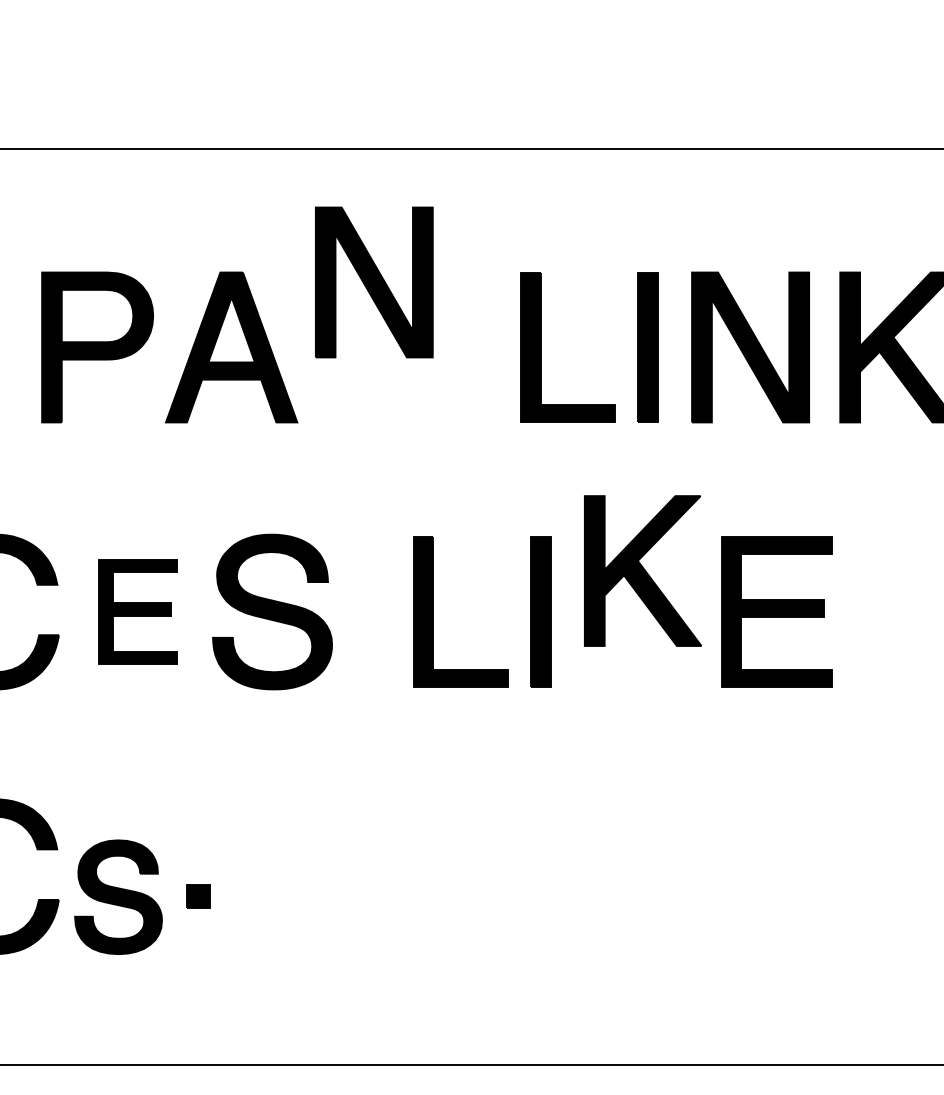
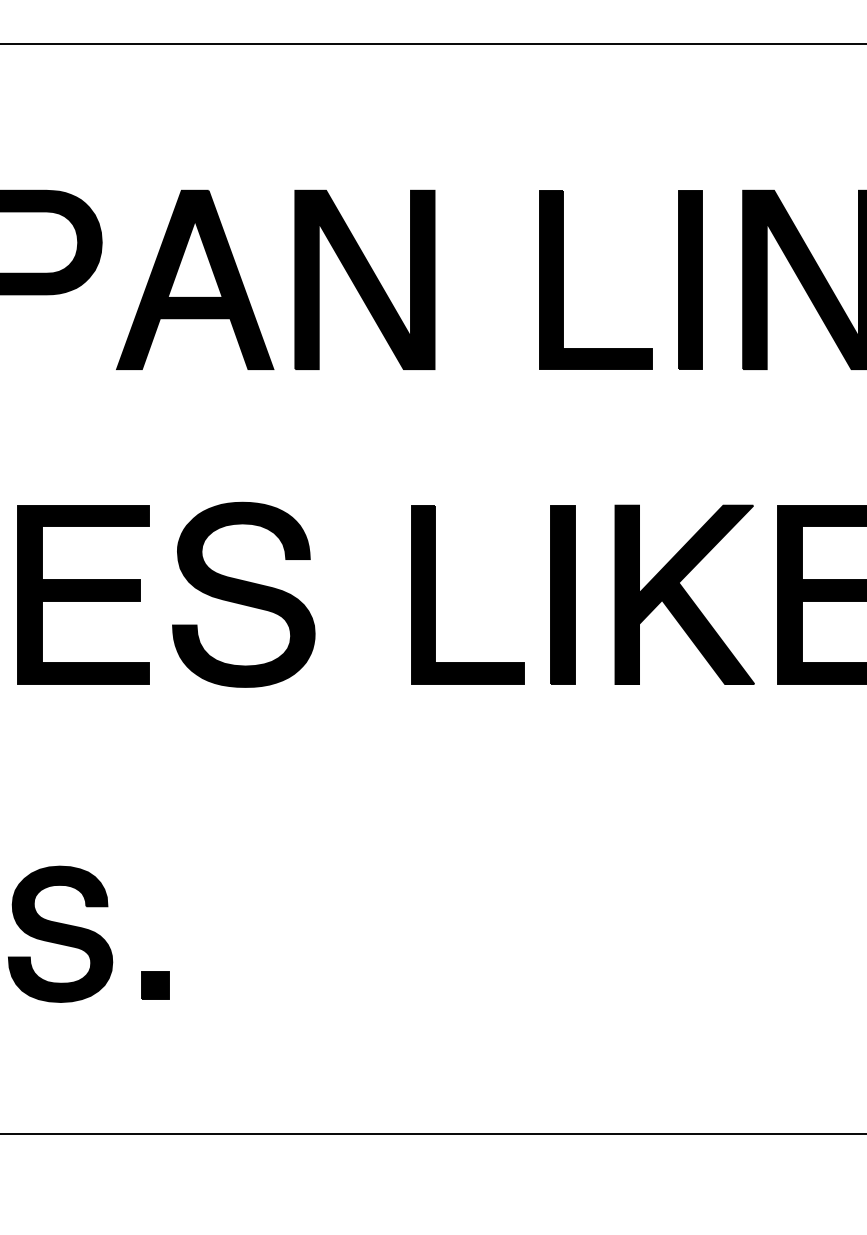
part: (374, 282) -> (365, 279), moved
part: (642, 570) -> (684, 594), moved
part: (137, 611) -> (83, 594), size x1.43
part: (198, 896) -> (155, 985), moved

